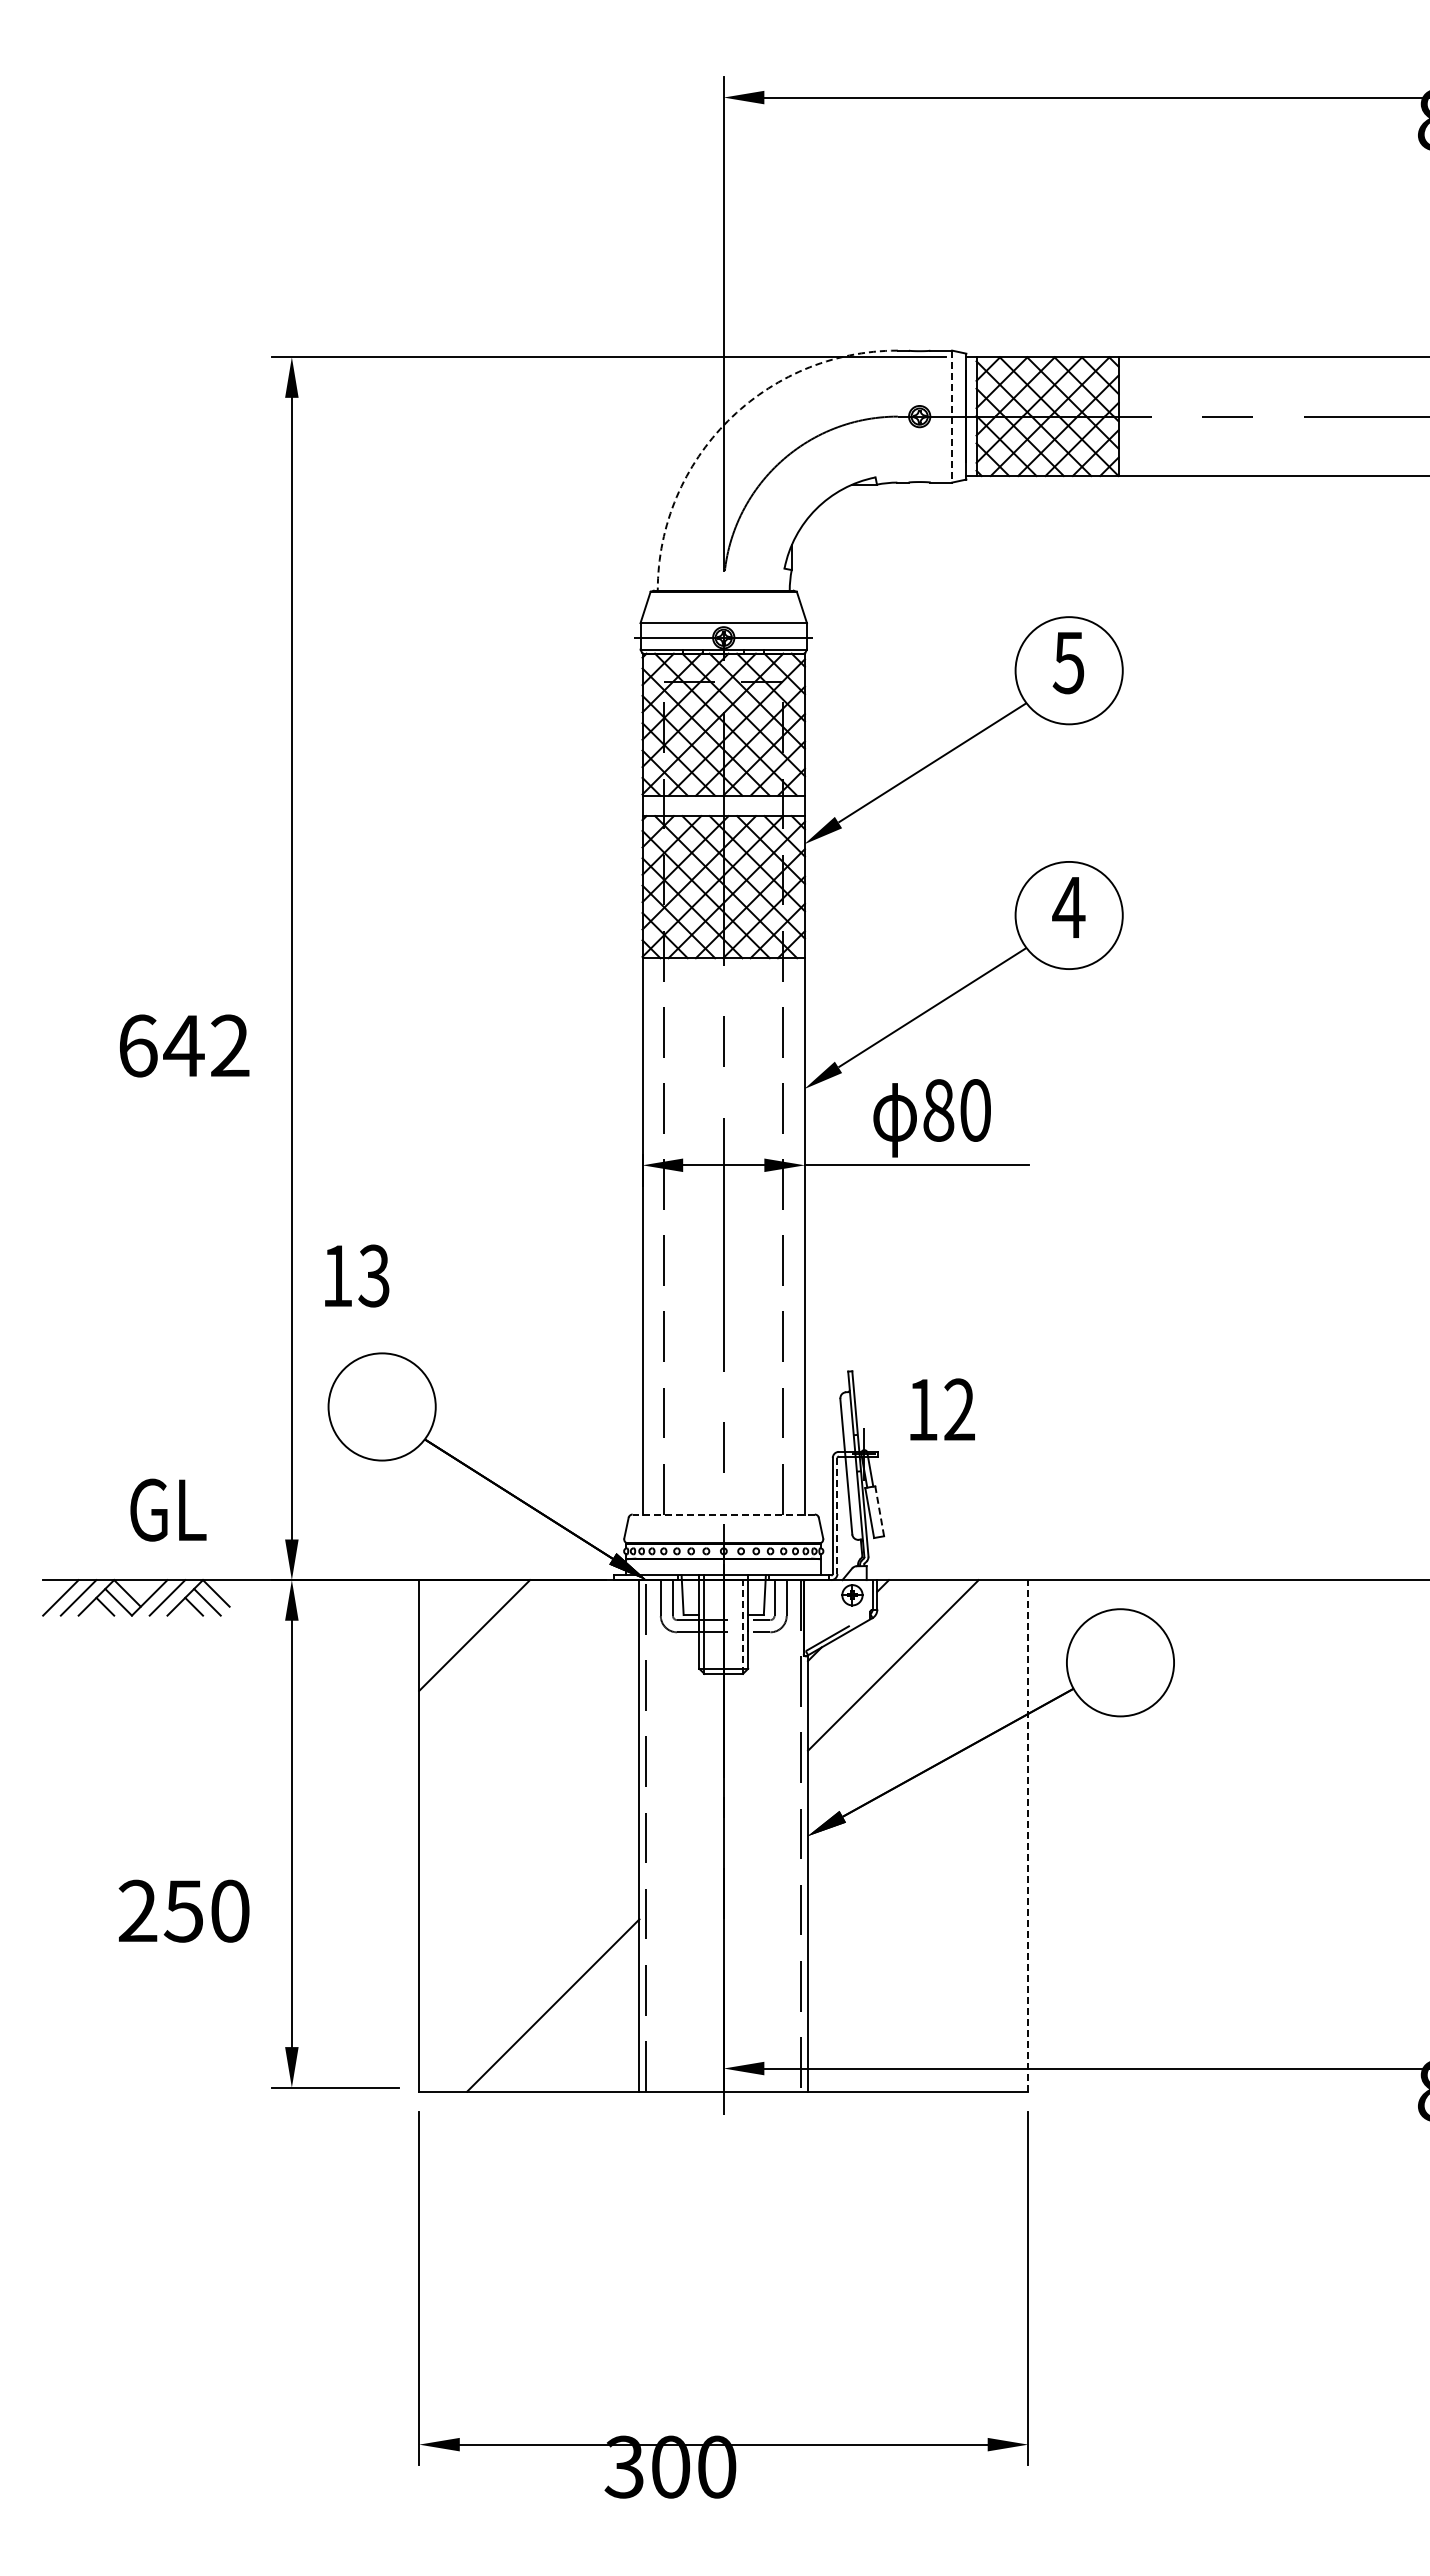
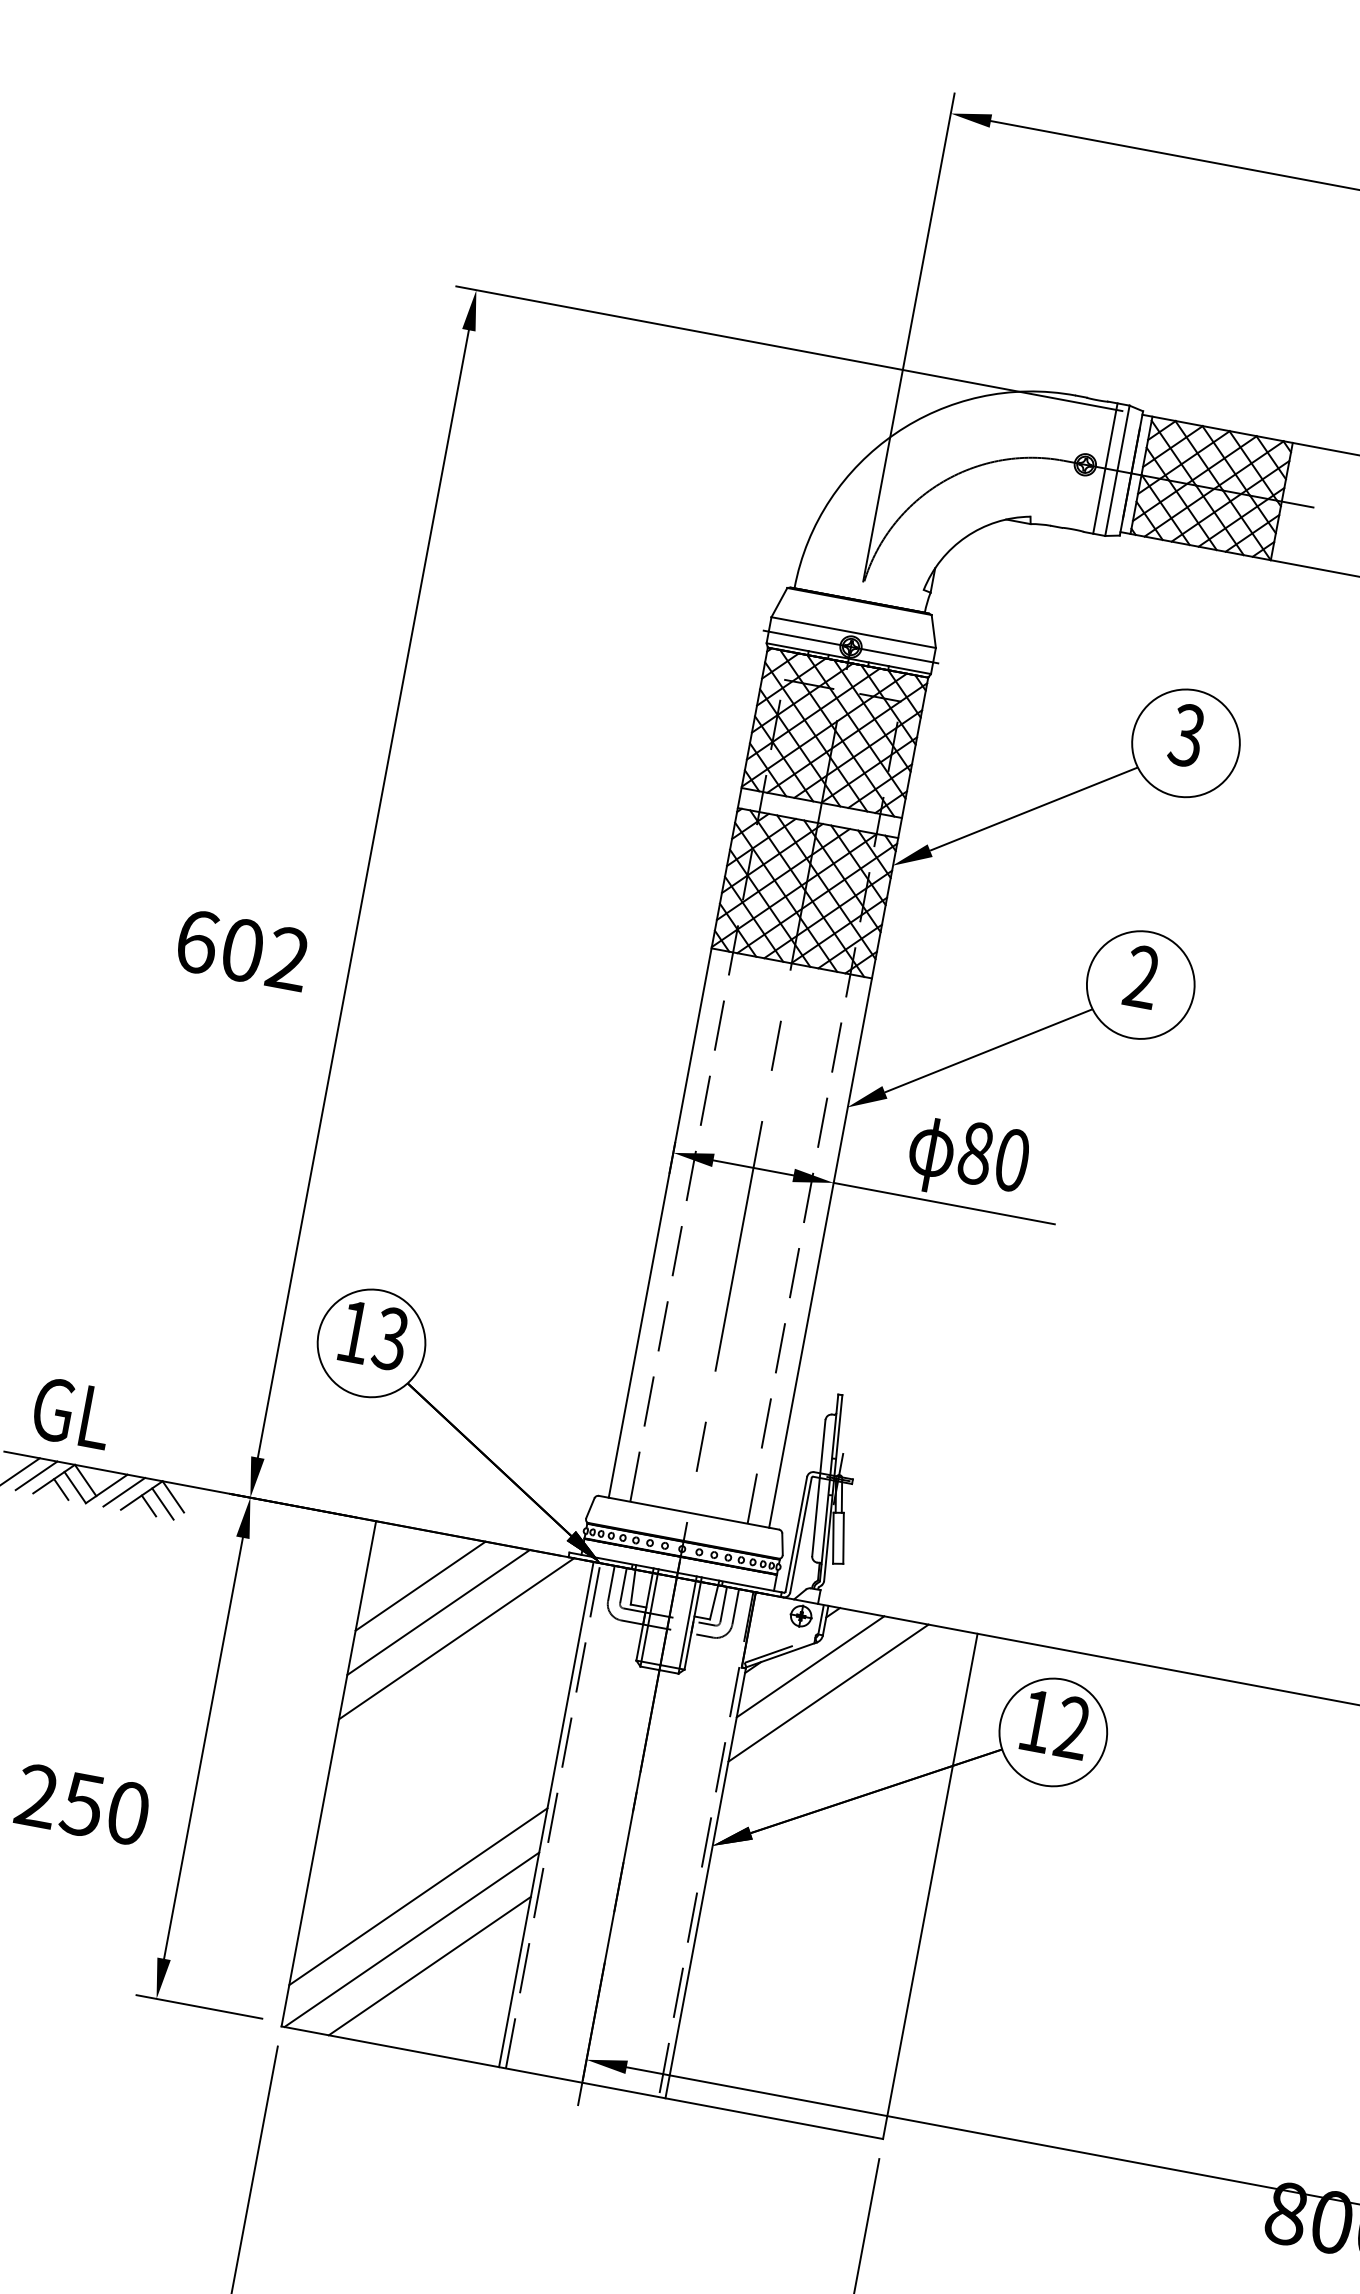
line: (939, 416) -> (1104, 468), added
line: (952, 416) -> (1117, 470), dashed -> solid
arc: (728, 420) -> (895, 433), dashed -> solid
text: (1068, 662) -> (1186, 735), 5 -> 3
text: (1068, 906) -> (1141, 976), 4 -> 2
text: (183, 1045) -> (242, 949), 642 -> 602
text: (357, 1275) -> (374, 1335), moved
text: (942, 1409) -> (1055, 1724), moved
text: (168, 1509) -> (72, 1412), moved
line: (879, 1510) -> (843, 1537), dashed -> solid
line: (723, 1514) -> (688, 1512), dashed -> solid
line: (837, 1516) -> (800, 1535), dashed -> solid
line: (743, 1624) -> (688, 1624), dashed -> solid
line: (870, 1642) -> (810, 1666), added
line: (496, 1657) -> (438, 1611), added
line: (519, 1680) -> (456, 1638), added
line: (1028, 1835) -> (930, 1886), dashed -> solid
line: (529, 1939) -> (418, 1896), added
line: (530, 1982) -> (411, 1939), added

